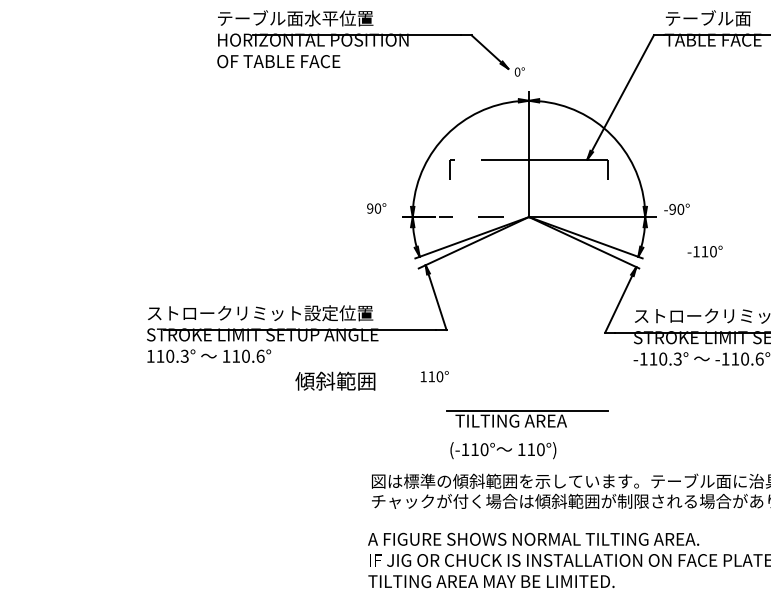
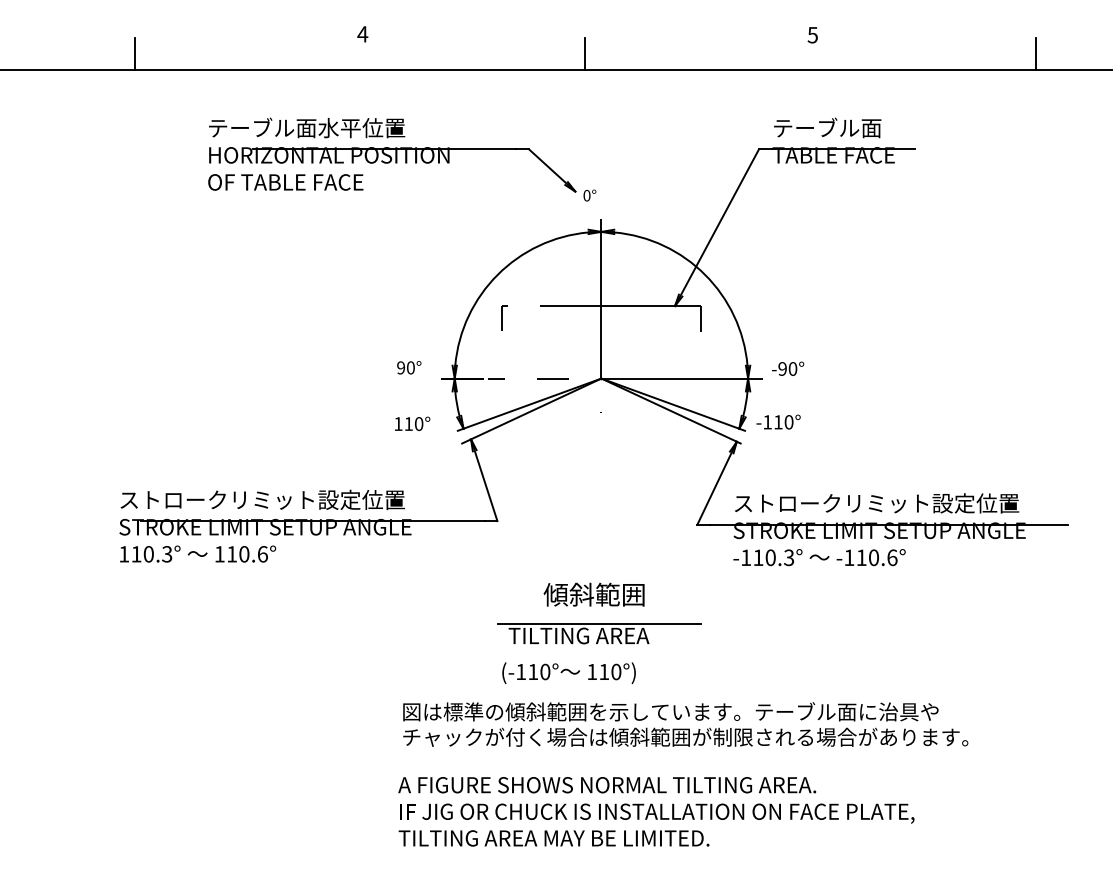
text: (705, 251) -> (778, 421), moved
text: (434, 376) -> (412, 423), moved
text: (334, 381) -> (593, 594), moved

